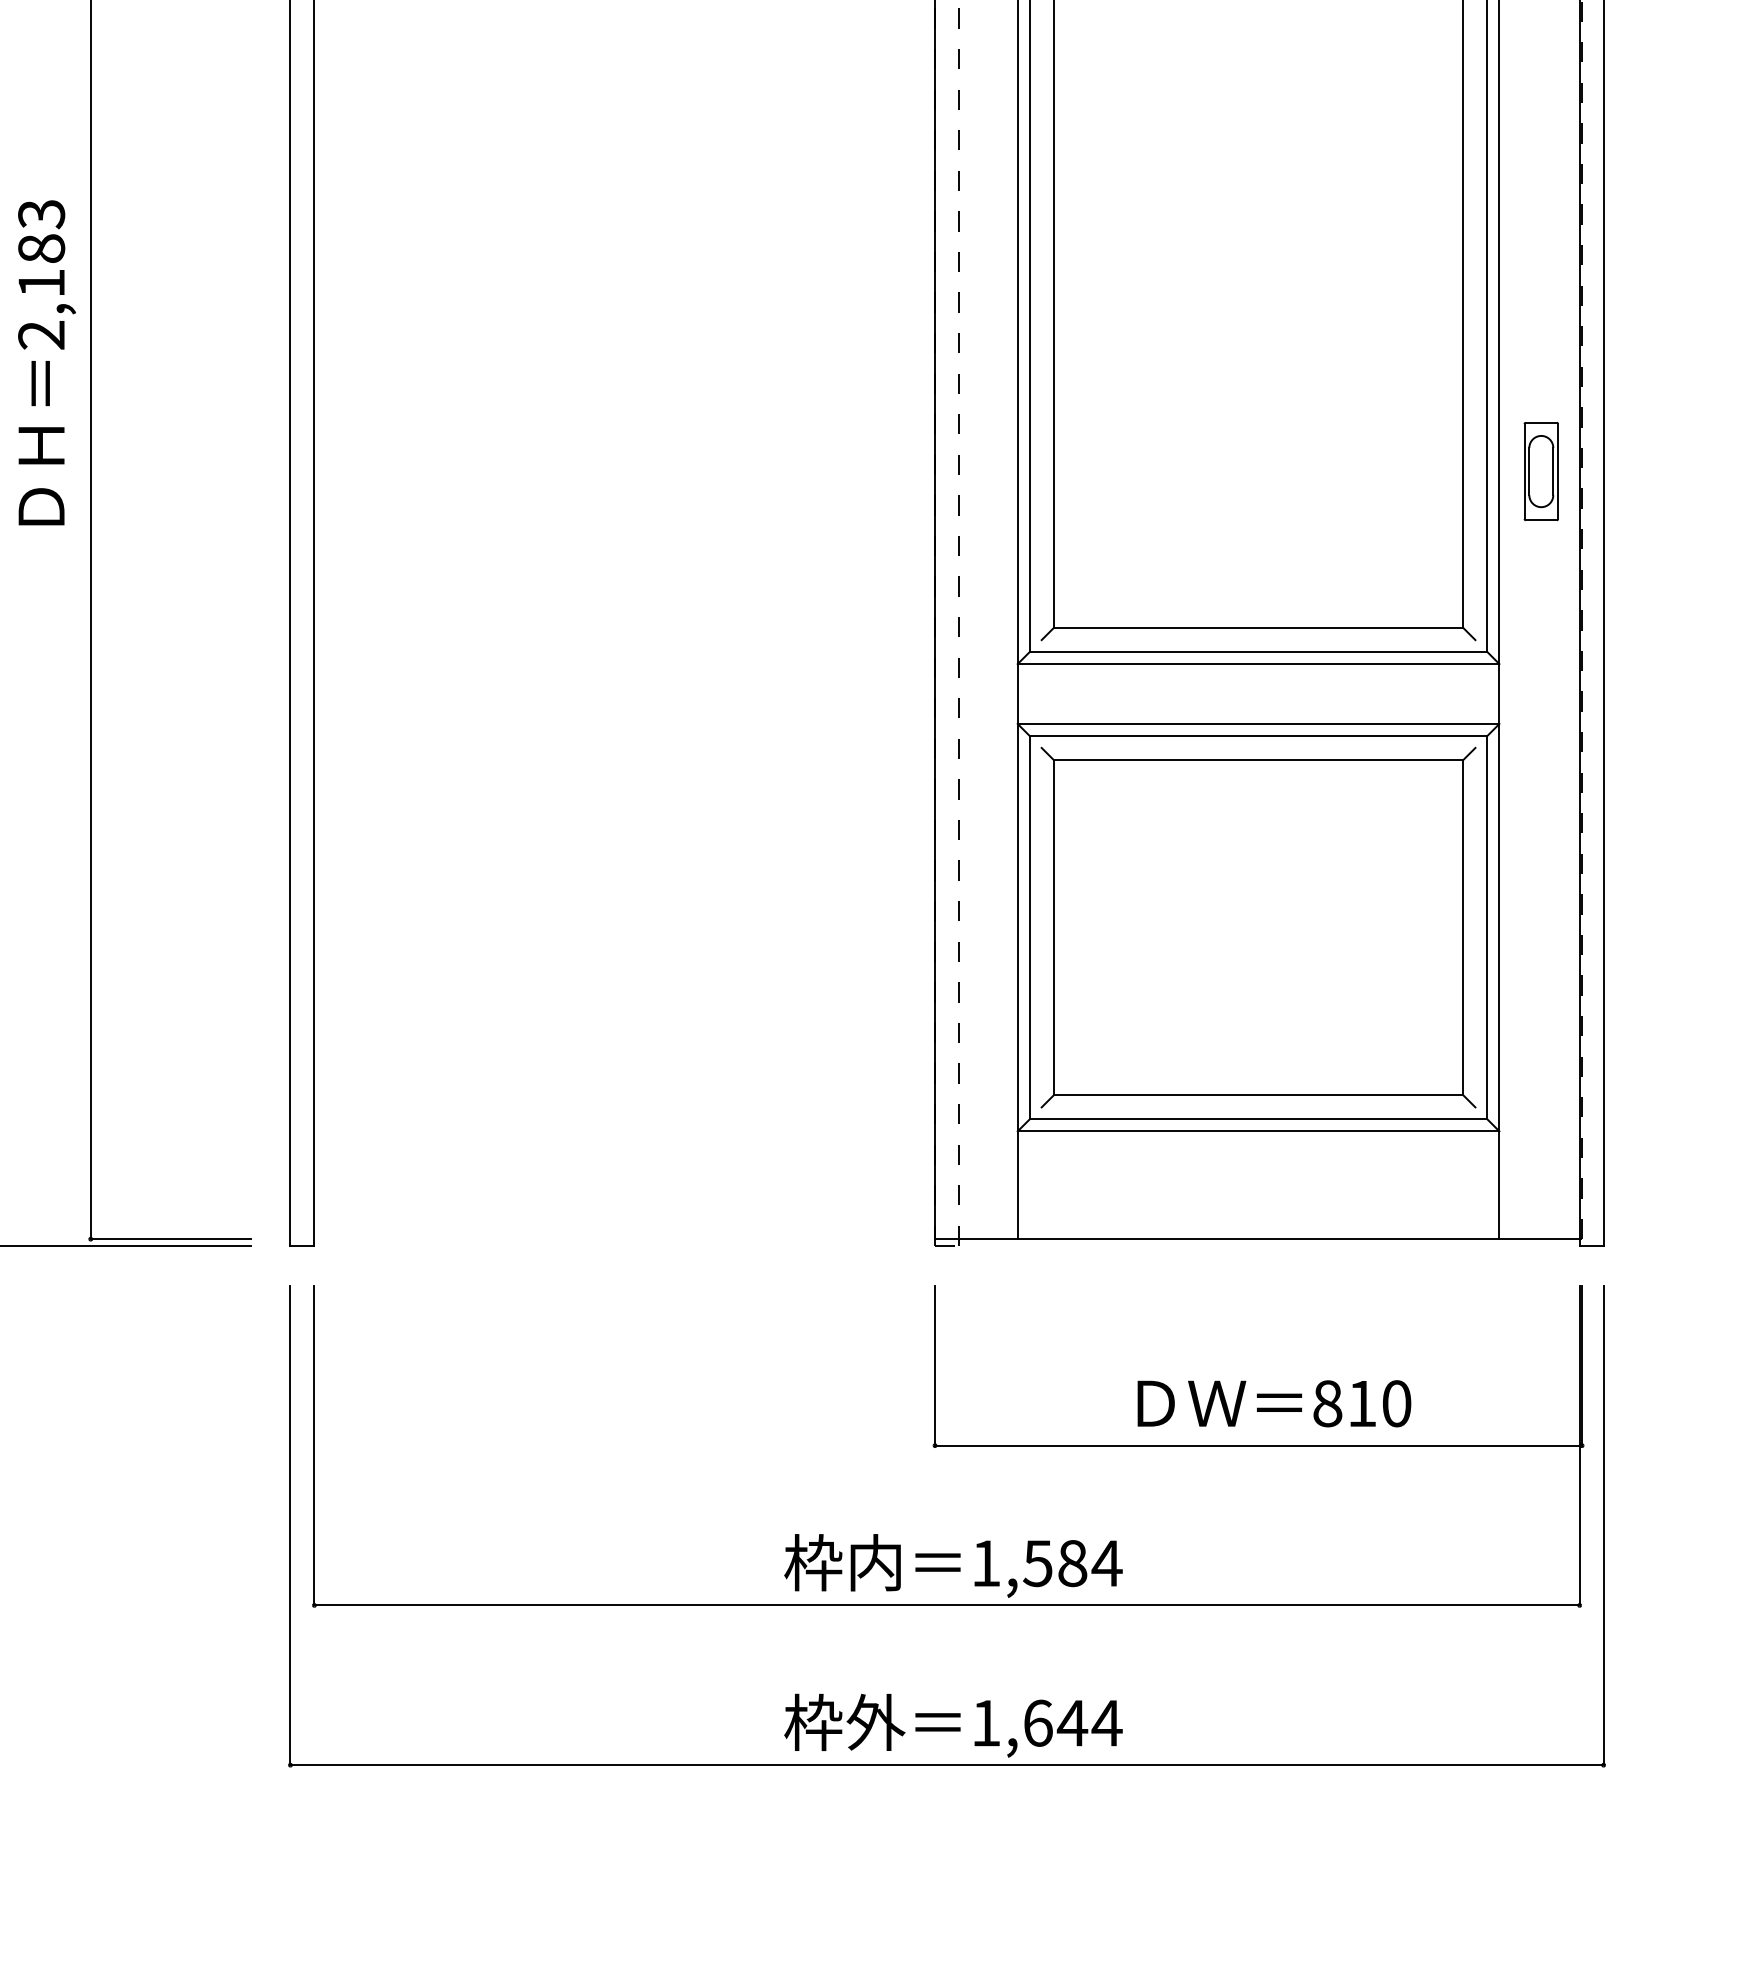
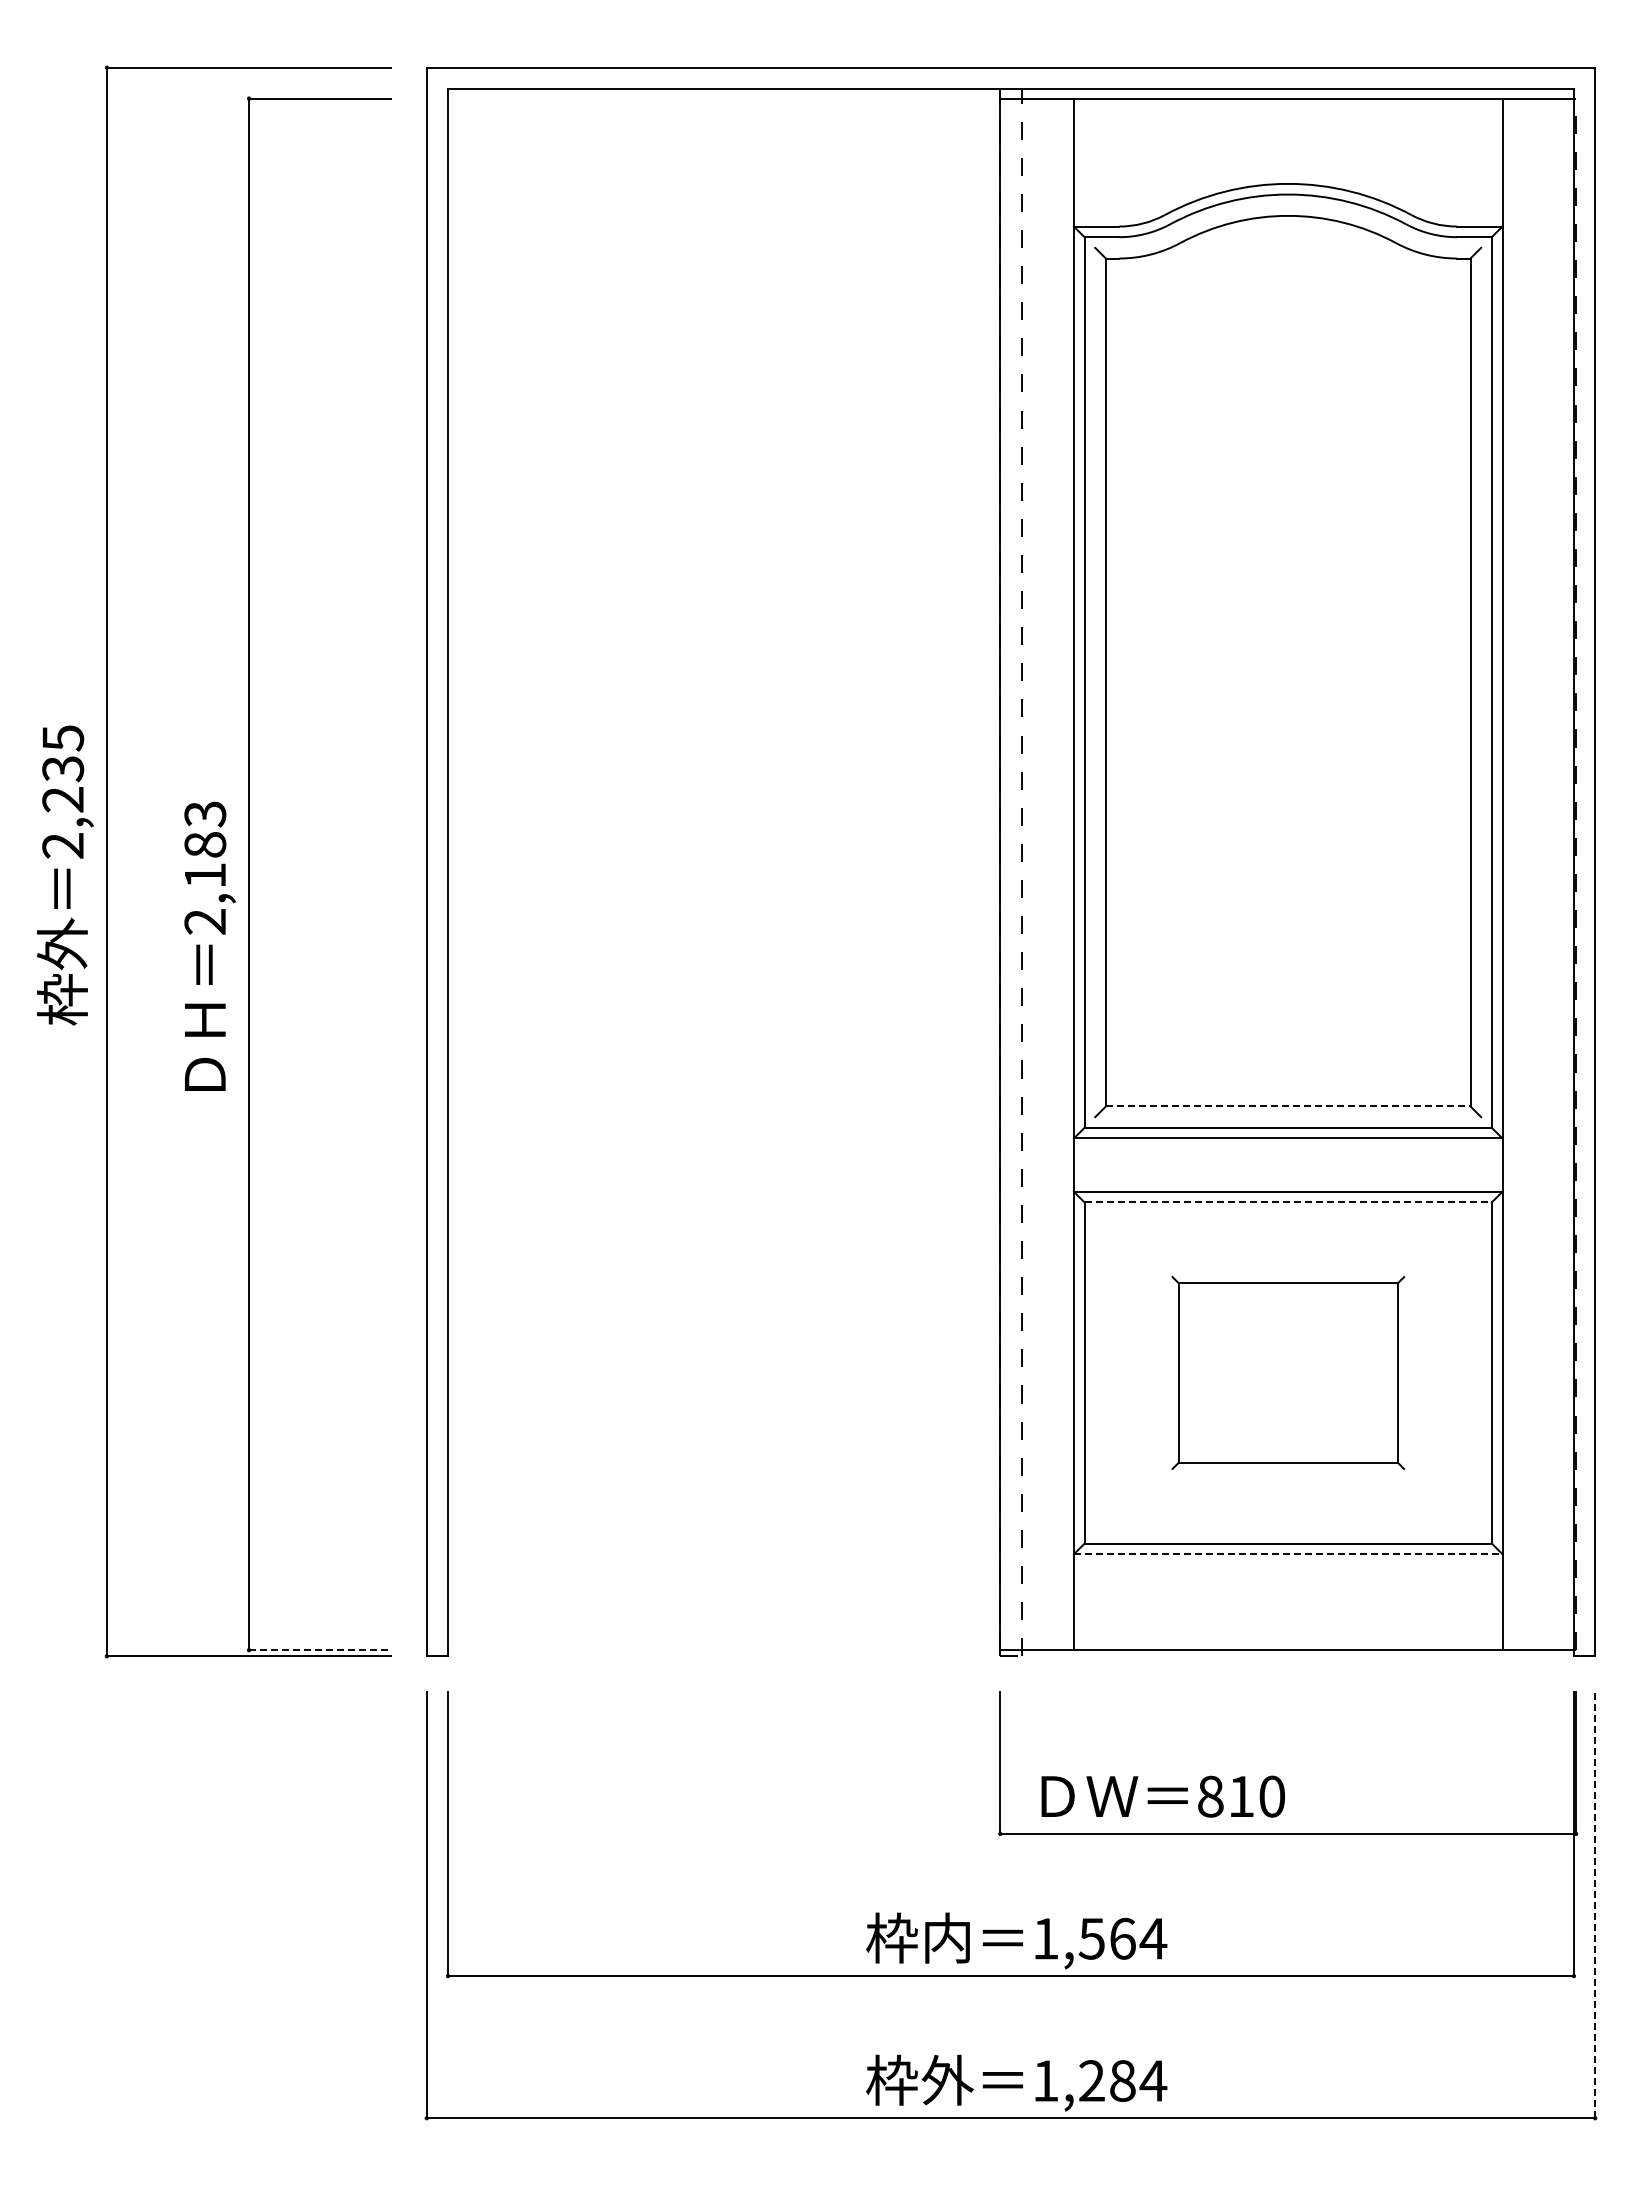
text: (46, 361) -> (209, 945), moved
part: (1540, 471) -> (1539, 967), removed
line: (1258, 628) -> (1288, 1106), solid -> dashed
line: (1258, 736) -> (1288, 1202), solid -> dashed
part: (1258, 927) -> (1288, 1372), size x0.6
line: (1258, 1131) -> (1288, 1554), solid -> dashed
line: (171, 1239) -> (320, 1650), solid -> dashed
text: (1273, 1403) -> (1162, 1796), moved
line: (1603, 1524) -> (1595, 1904), solid -> dashed
text: (1072, 1563) -> (1122, 1938), 1,584 -> 1,564
text: (1055, 1722) -> (1107, 2080), 1,644 -> 1,284

